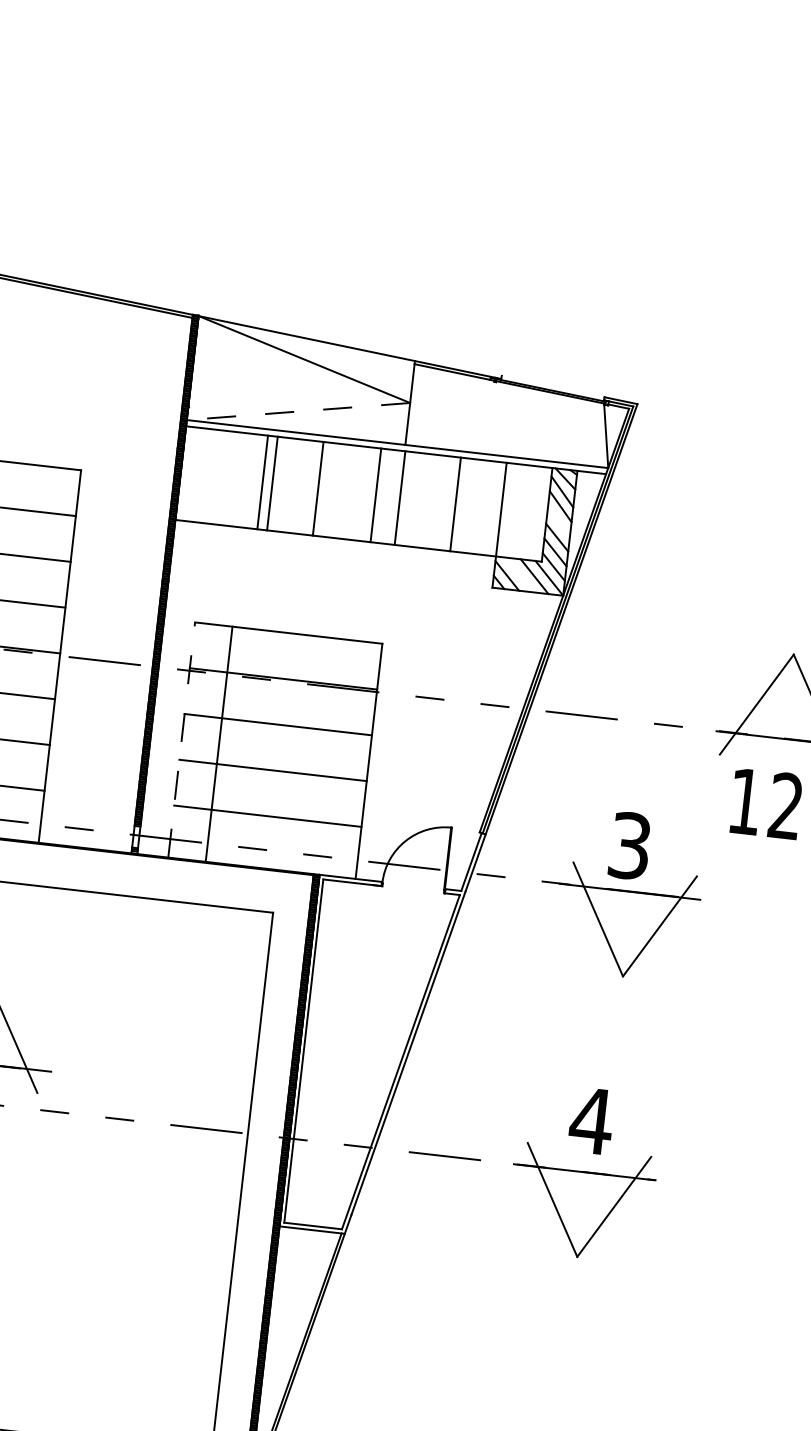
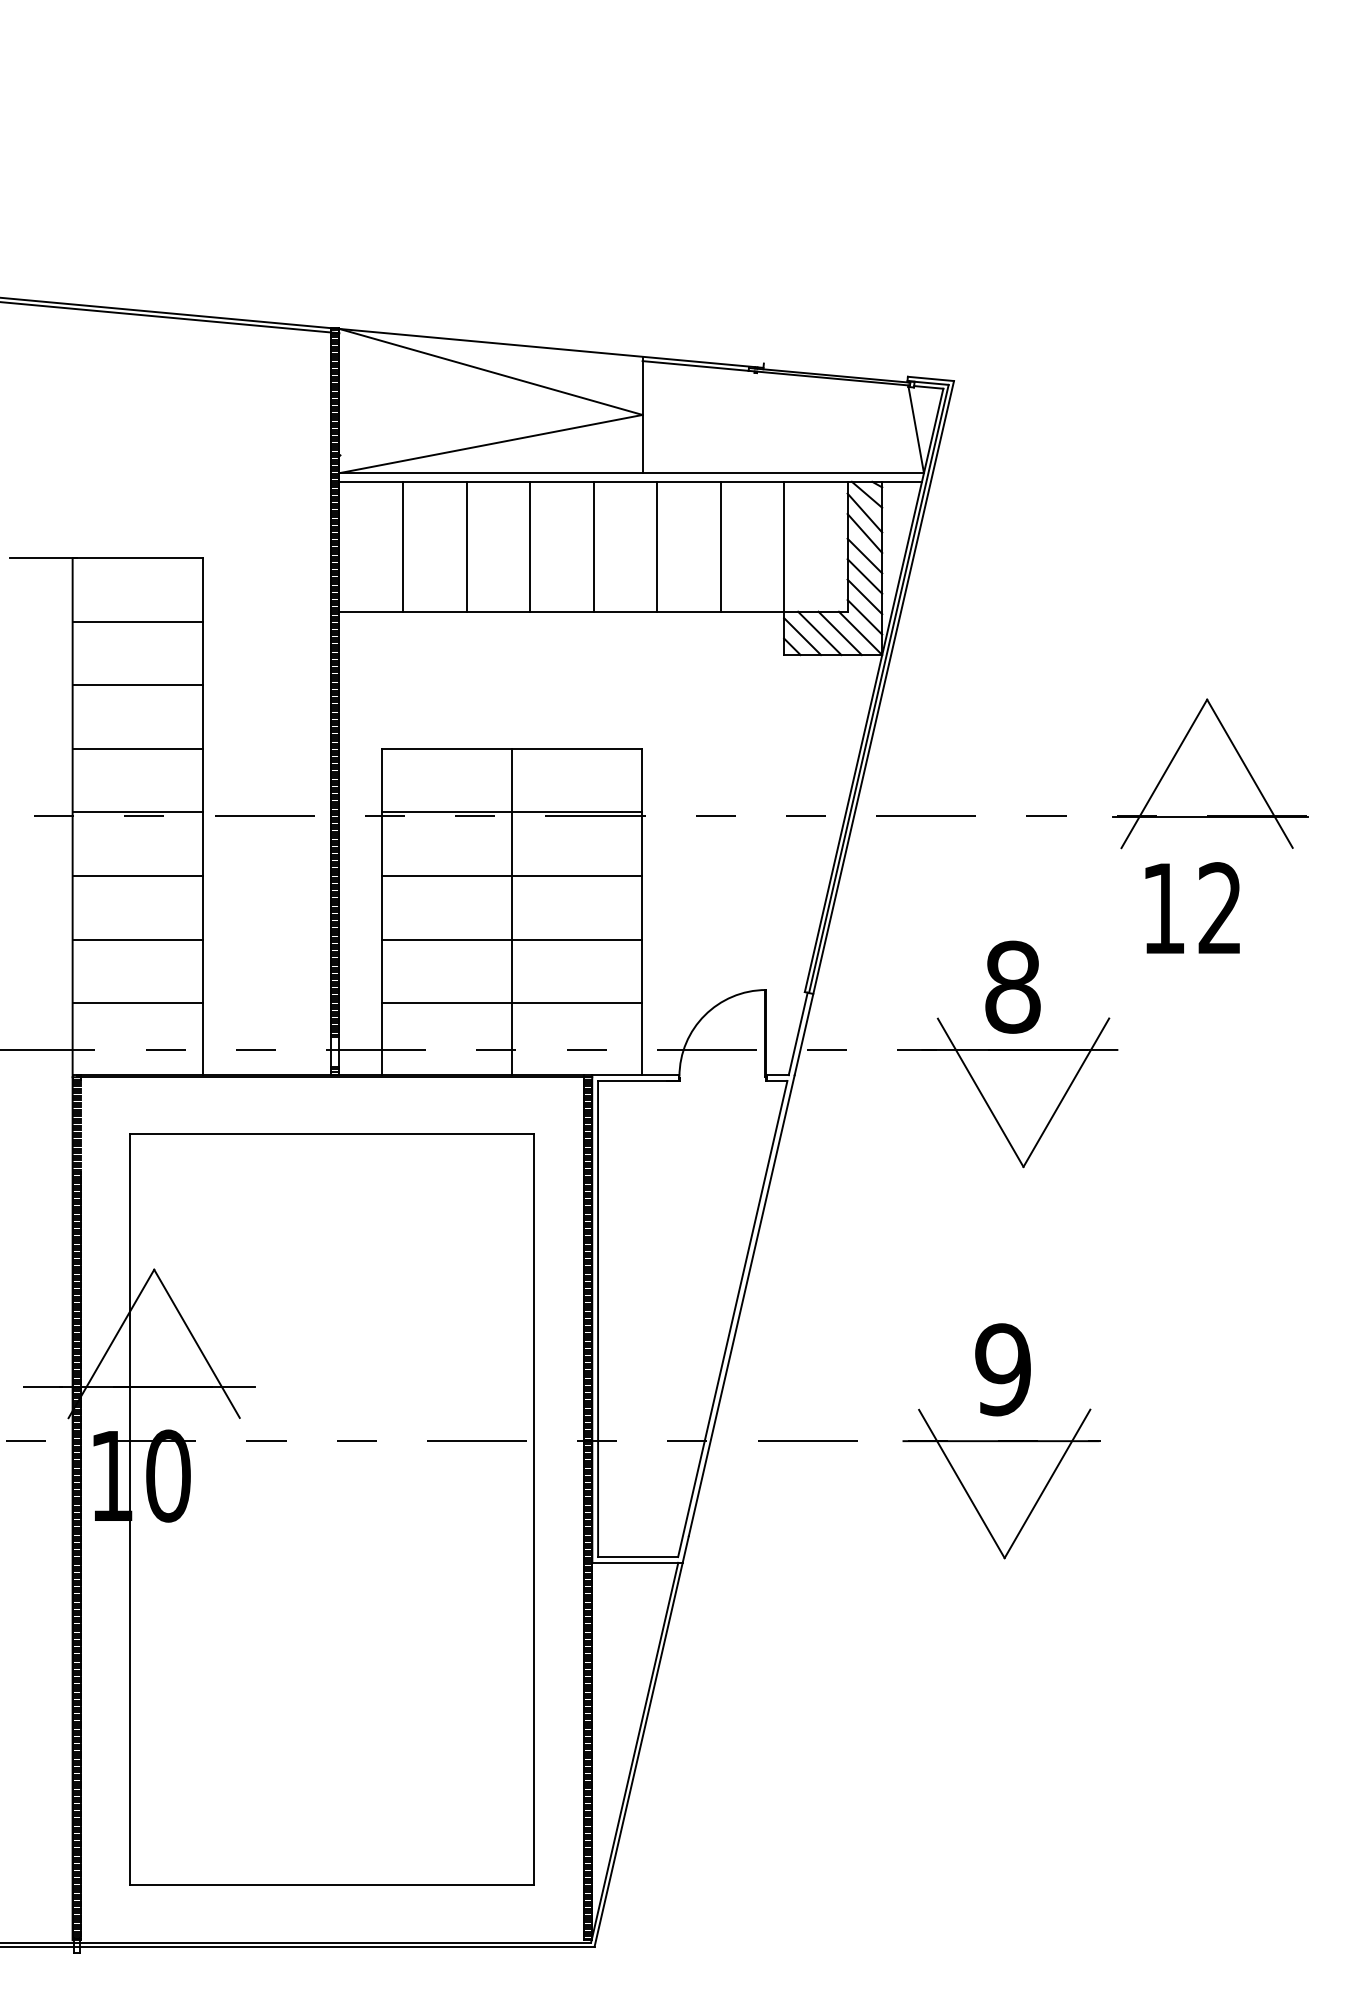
line: (298, 411) -> (490, 444), dashed -> solid
line: (263, 482) -> (403, 546), moved
line: (376, 495) -> (657, 546), moved
line: (400, 497) -> (593, 546), moved
line: (558, 522) -> (864, 555), added
line: (519, 575) -> (819, 633), added
line: (181, 739) -> (382, 911), dashed -> solid
line: (219, 743) -> (512, 911), moved
text: (629, 845) -> (1012, 986), 3 -> 8
text: (591, 1120) -> (1002, 1369), 4 -> 9

